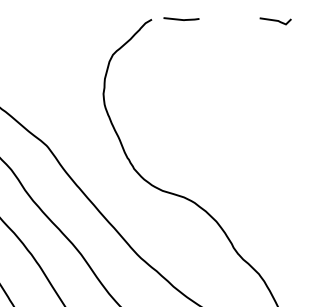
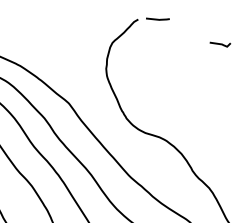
line: (275, 21) -> (220, 44), moved

